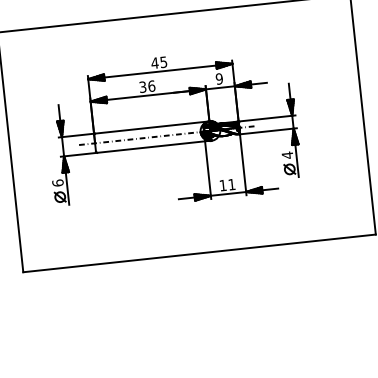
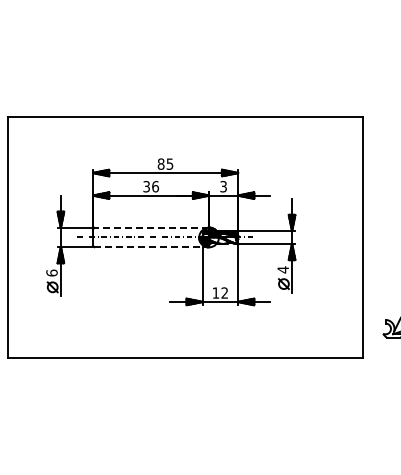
text: (154, 62) -> (160, 163), 45 -> 85
text: (219, 78) -> (223, 186), 9 -> 3
line: (152, 127) -> (151, 227), solid -> dashed
line: (155, 146) -> (152, 247), solid -> dashed
text: (231, 184) -> (224, 292), 11 -> 12

